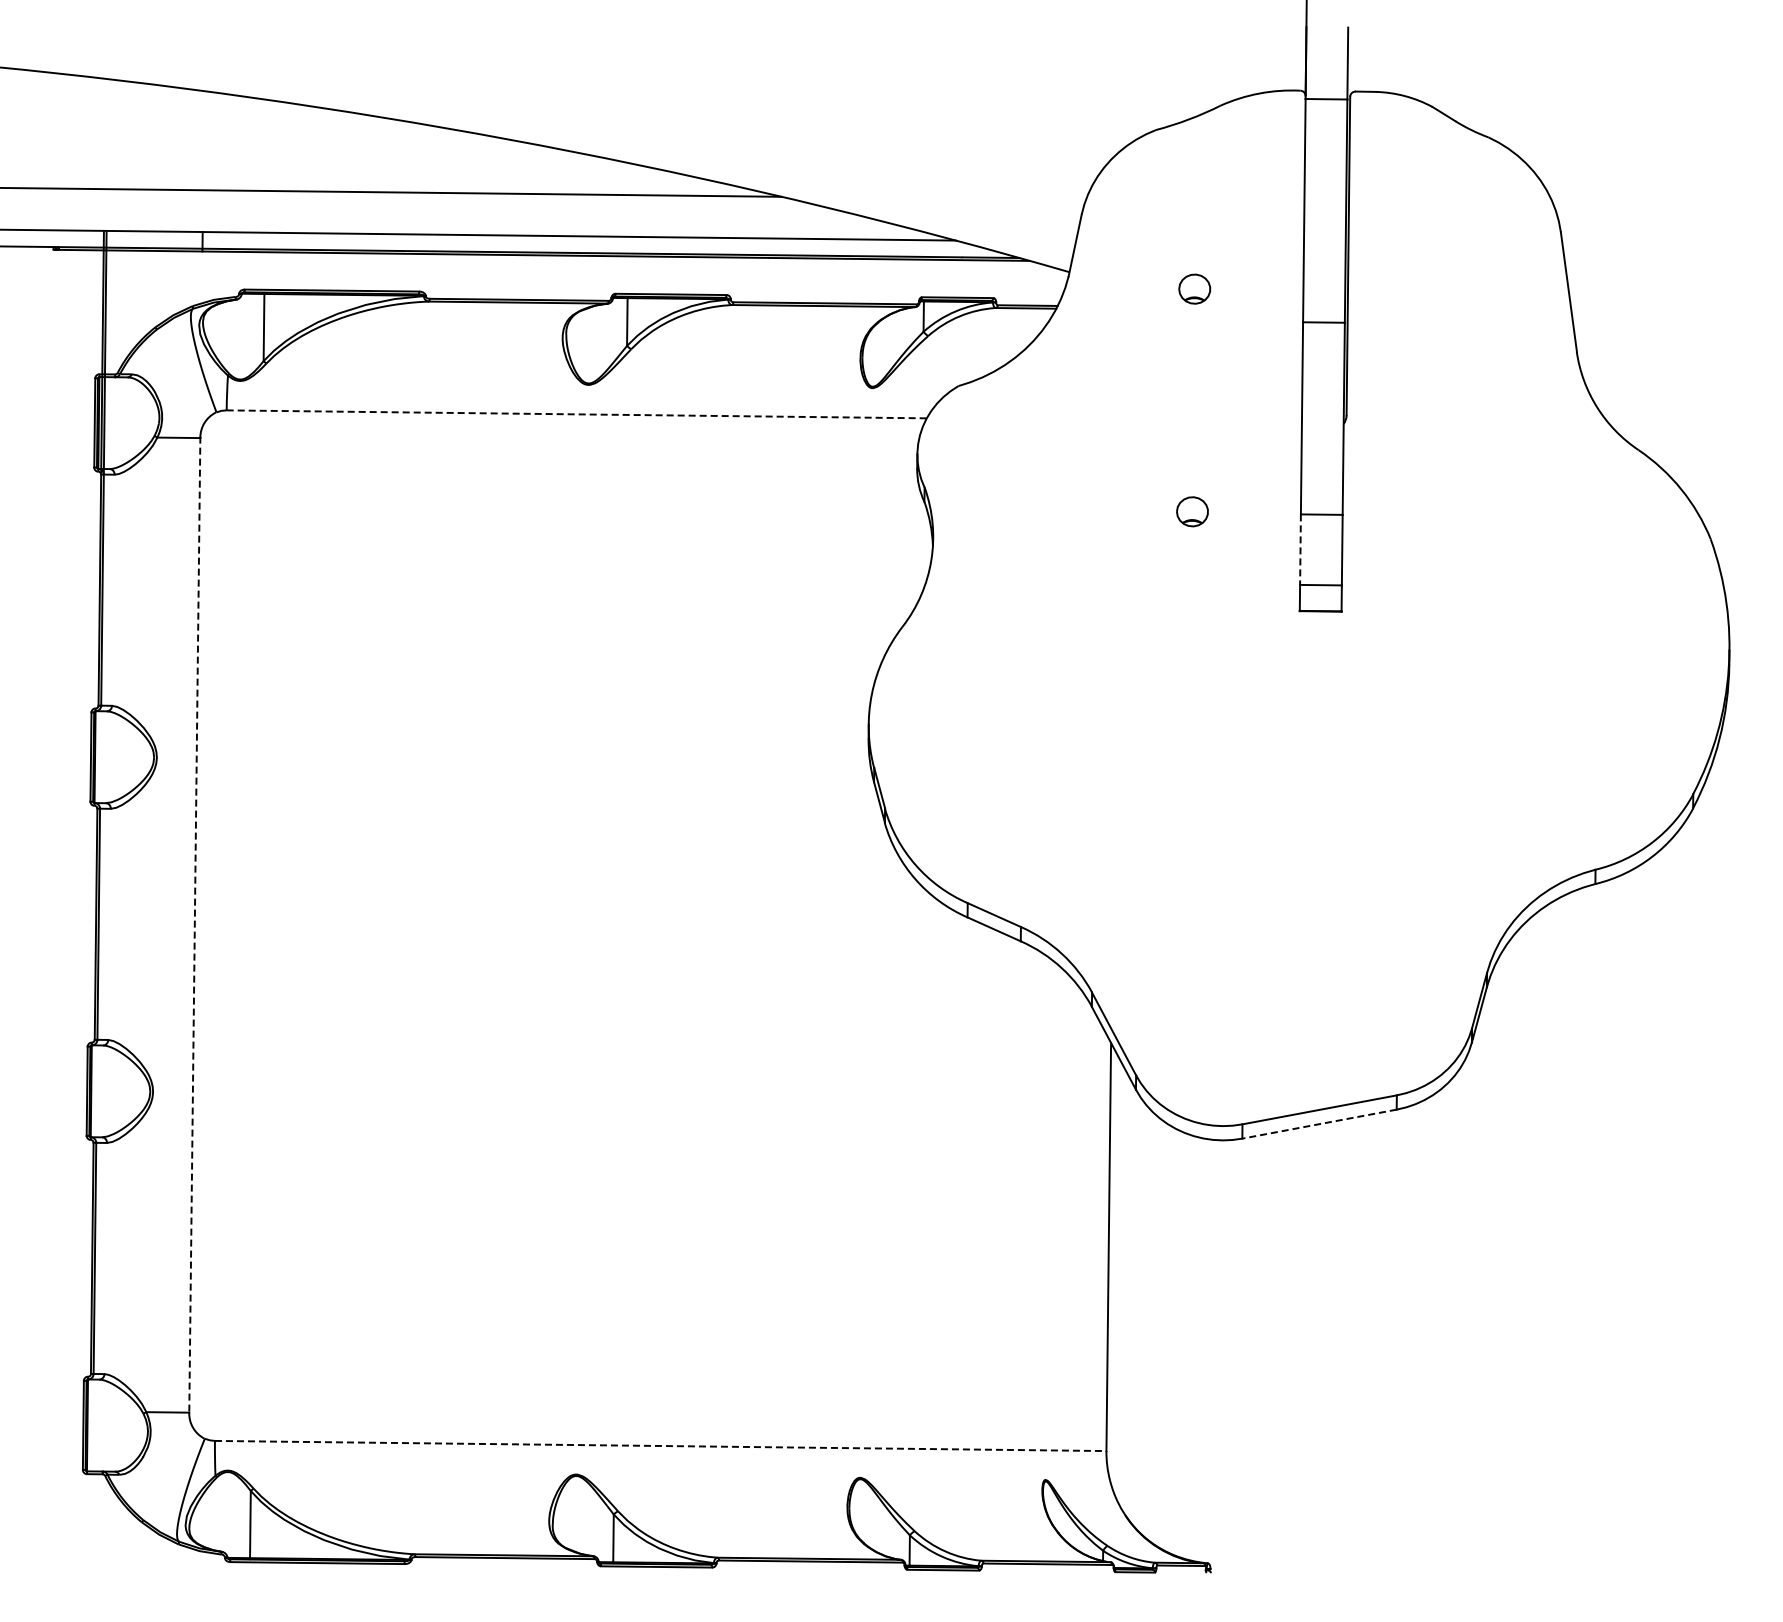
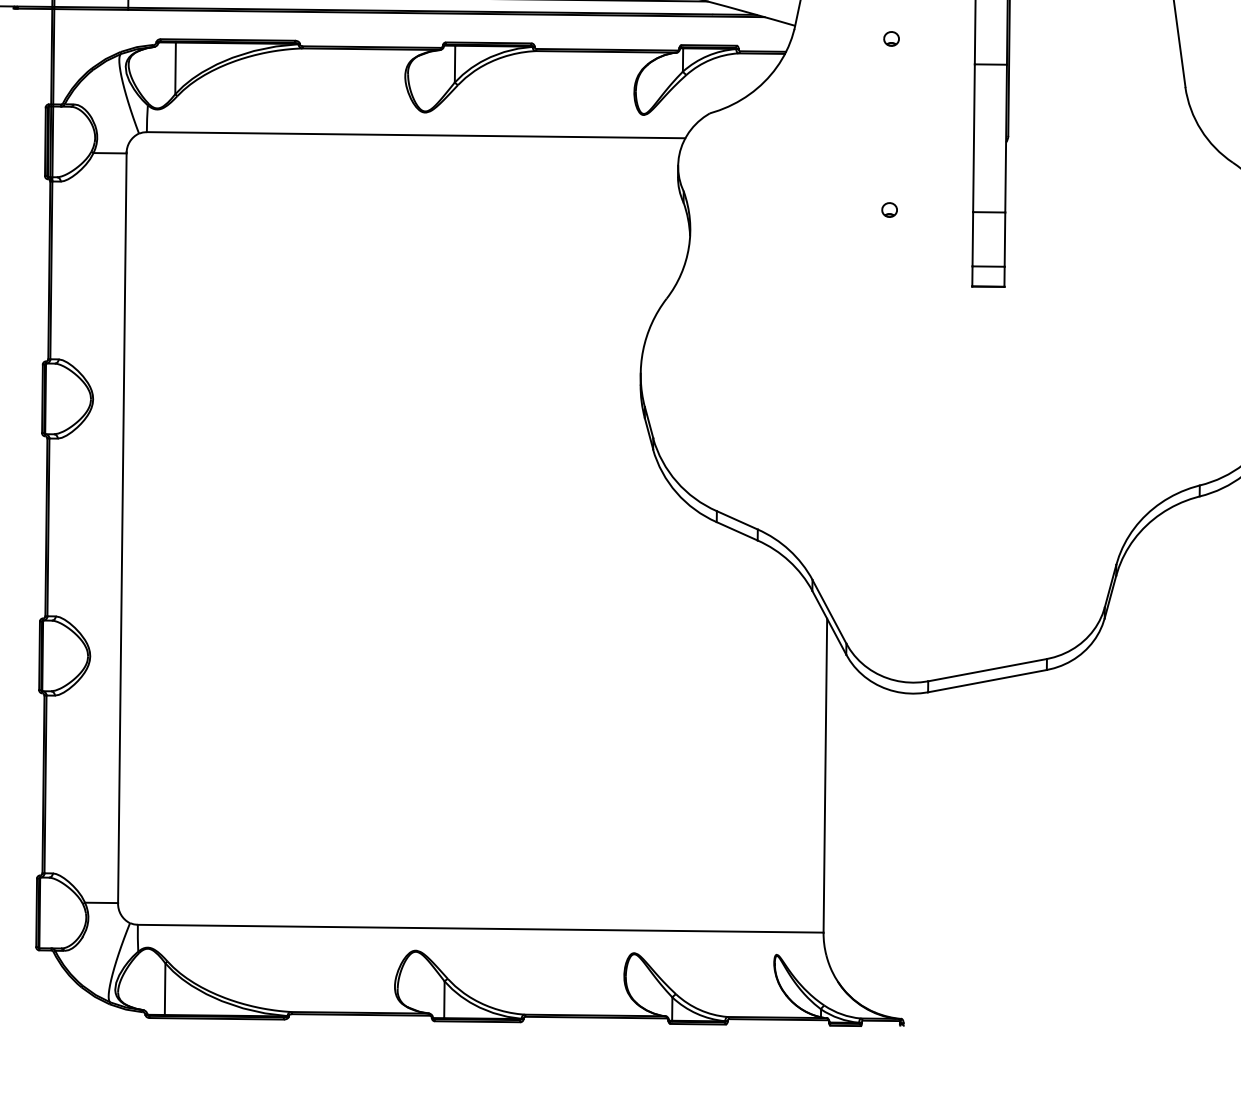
part: (1194, 289) -> (891, 39), size x0.62
line: (577, 414) -> (416, 135), dashed -> solid
part: (1191, 511) -> (889, 209), size x0.62
line: (1300, 550) -> (972, 239), dashed -> solid
line: (194, 925) -> (122, 528), dashed -> solid
line: (1319, 1124) -> (987, 681), dashed -> solid
line: (660, 1445) -> (480, 928), dashed -> solid

